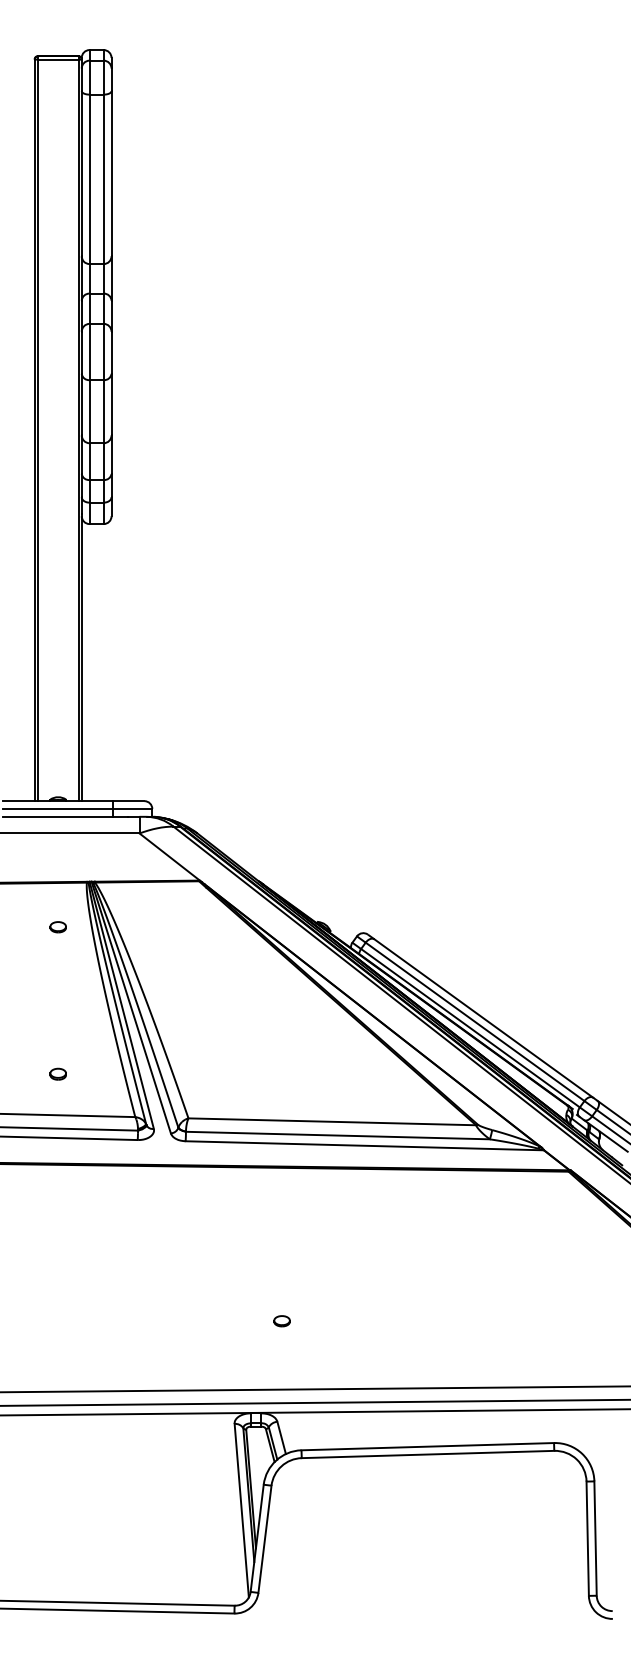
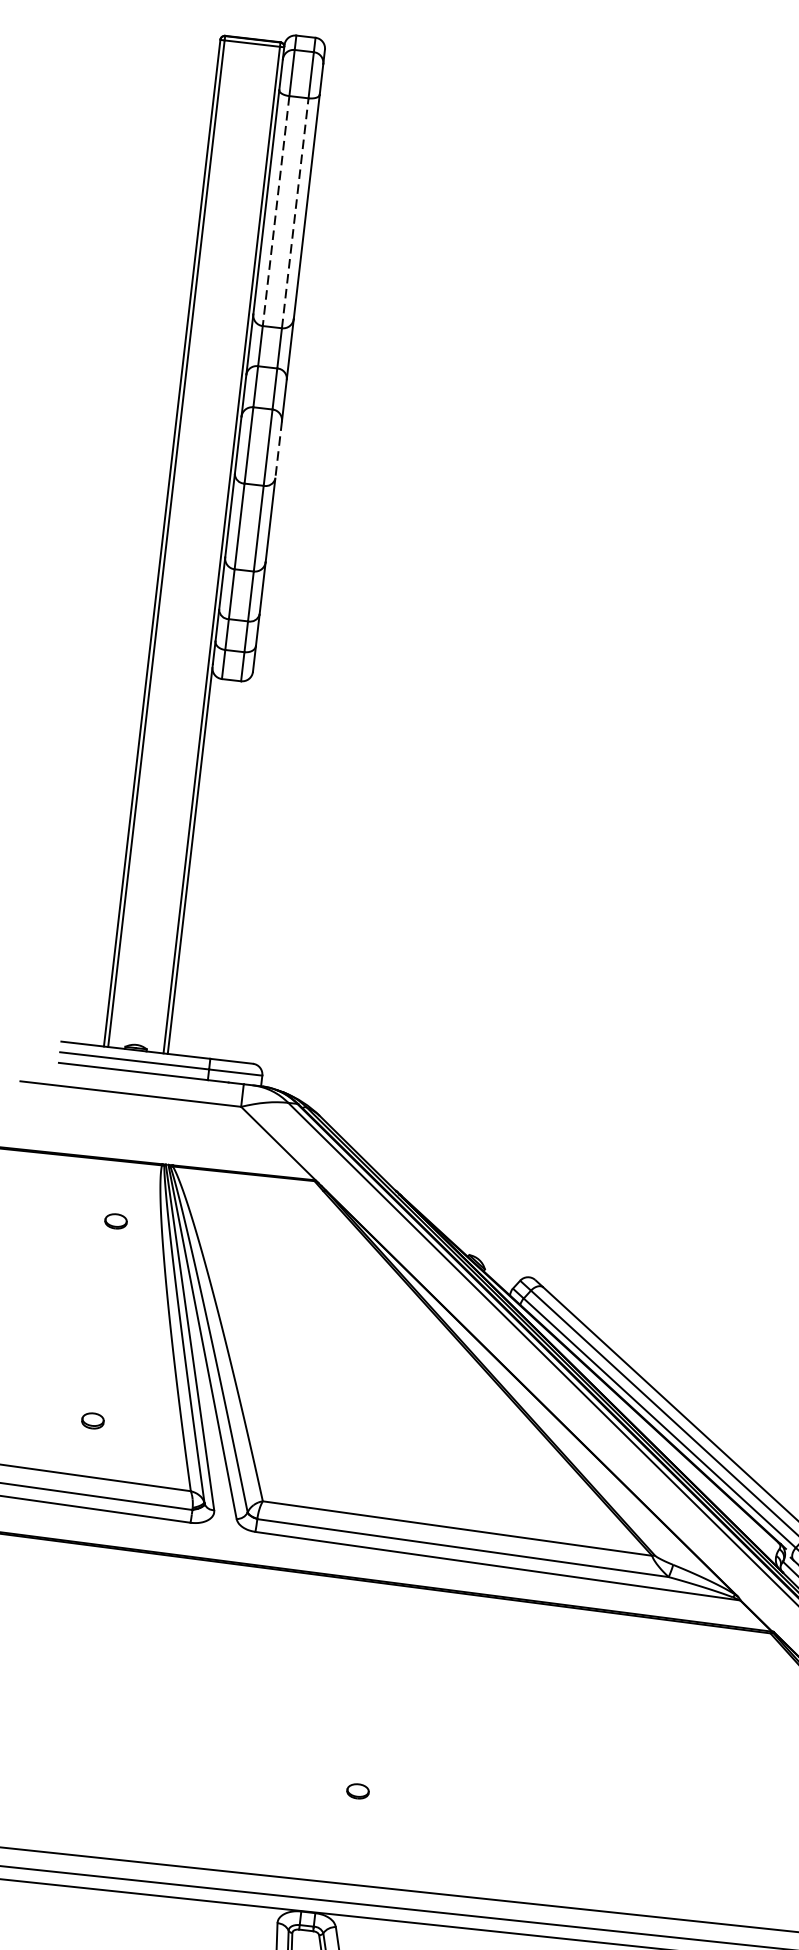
line: (89, 179) -> (275, 211), solid -> dashed
line: (103, 179) -> (294, 213), solid -> dashed
line: (111, 353) -> (278, 450), solid -> dashed

